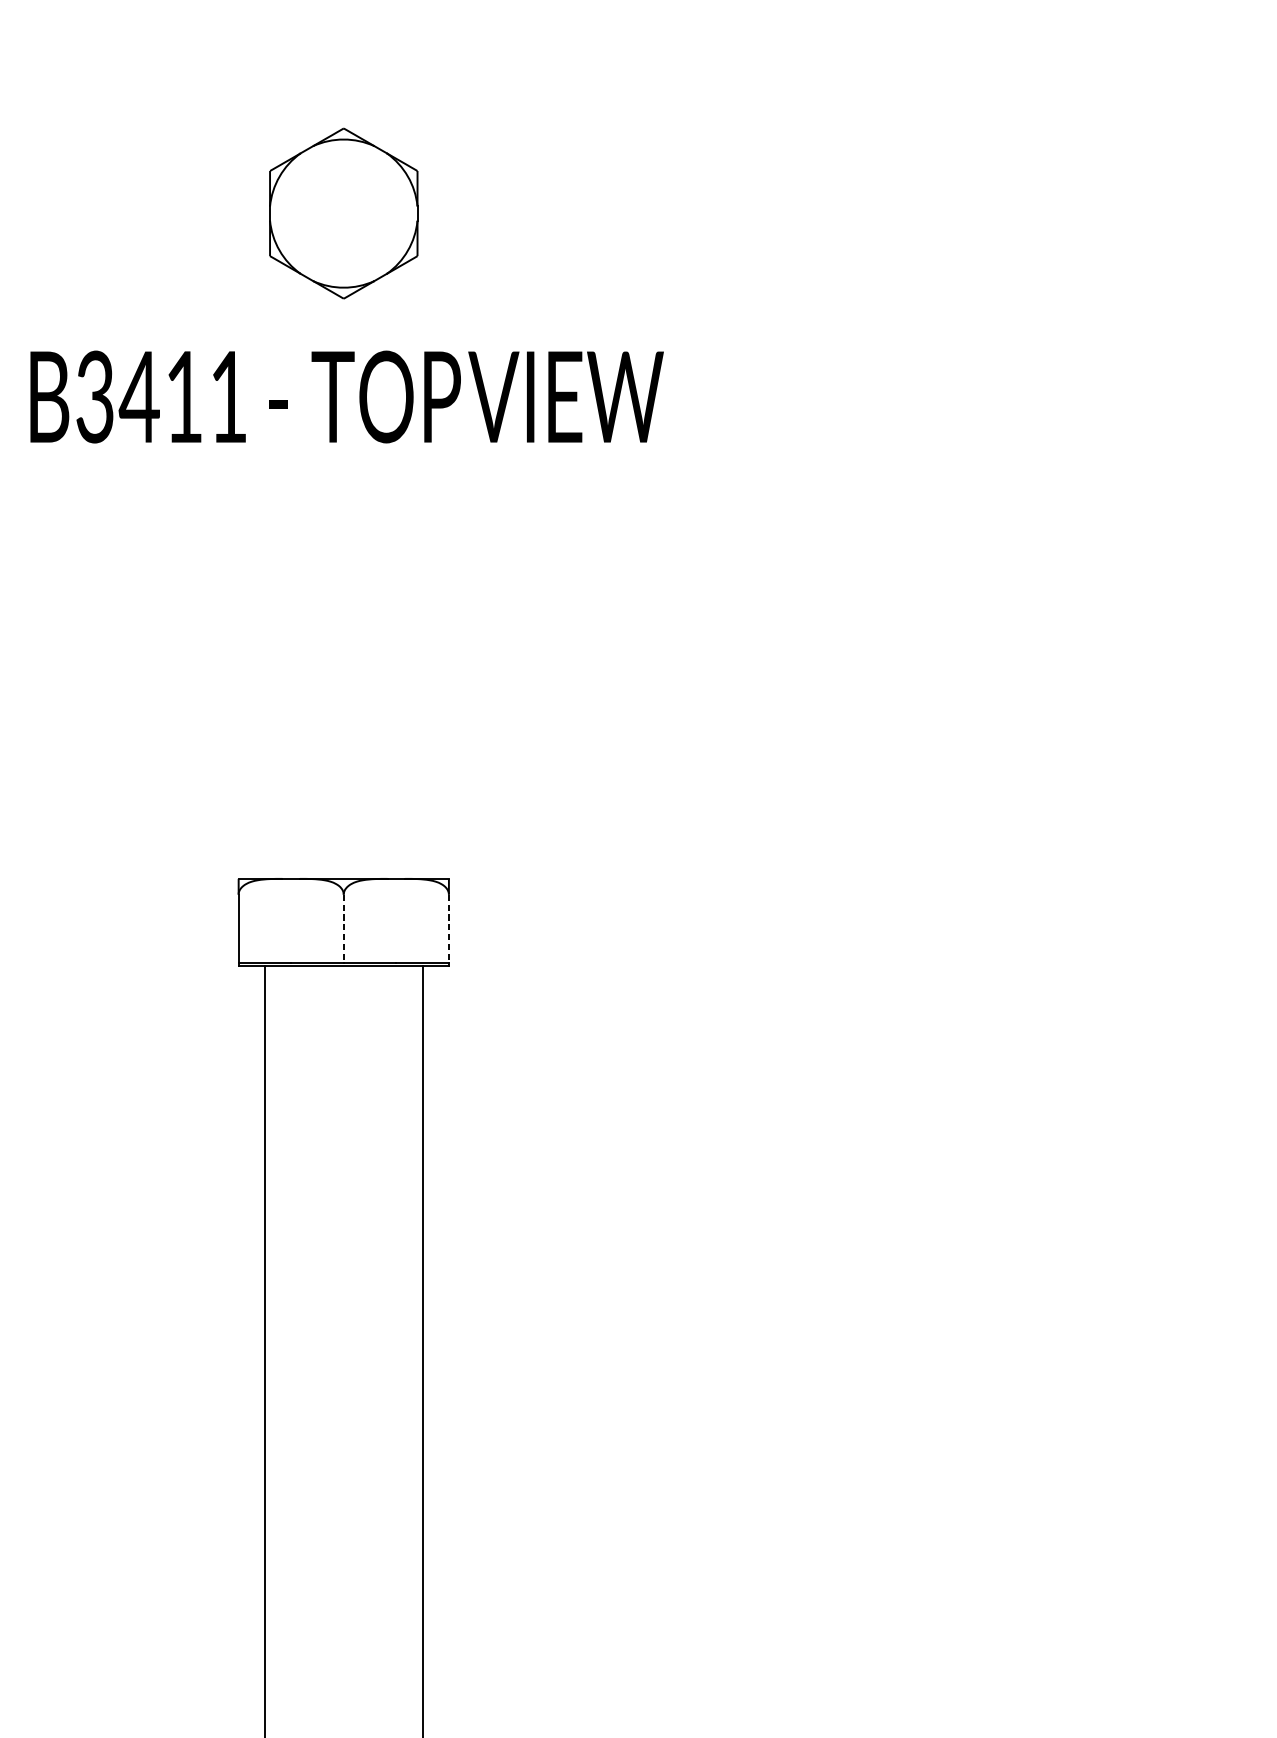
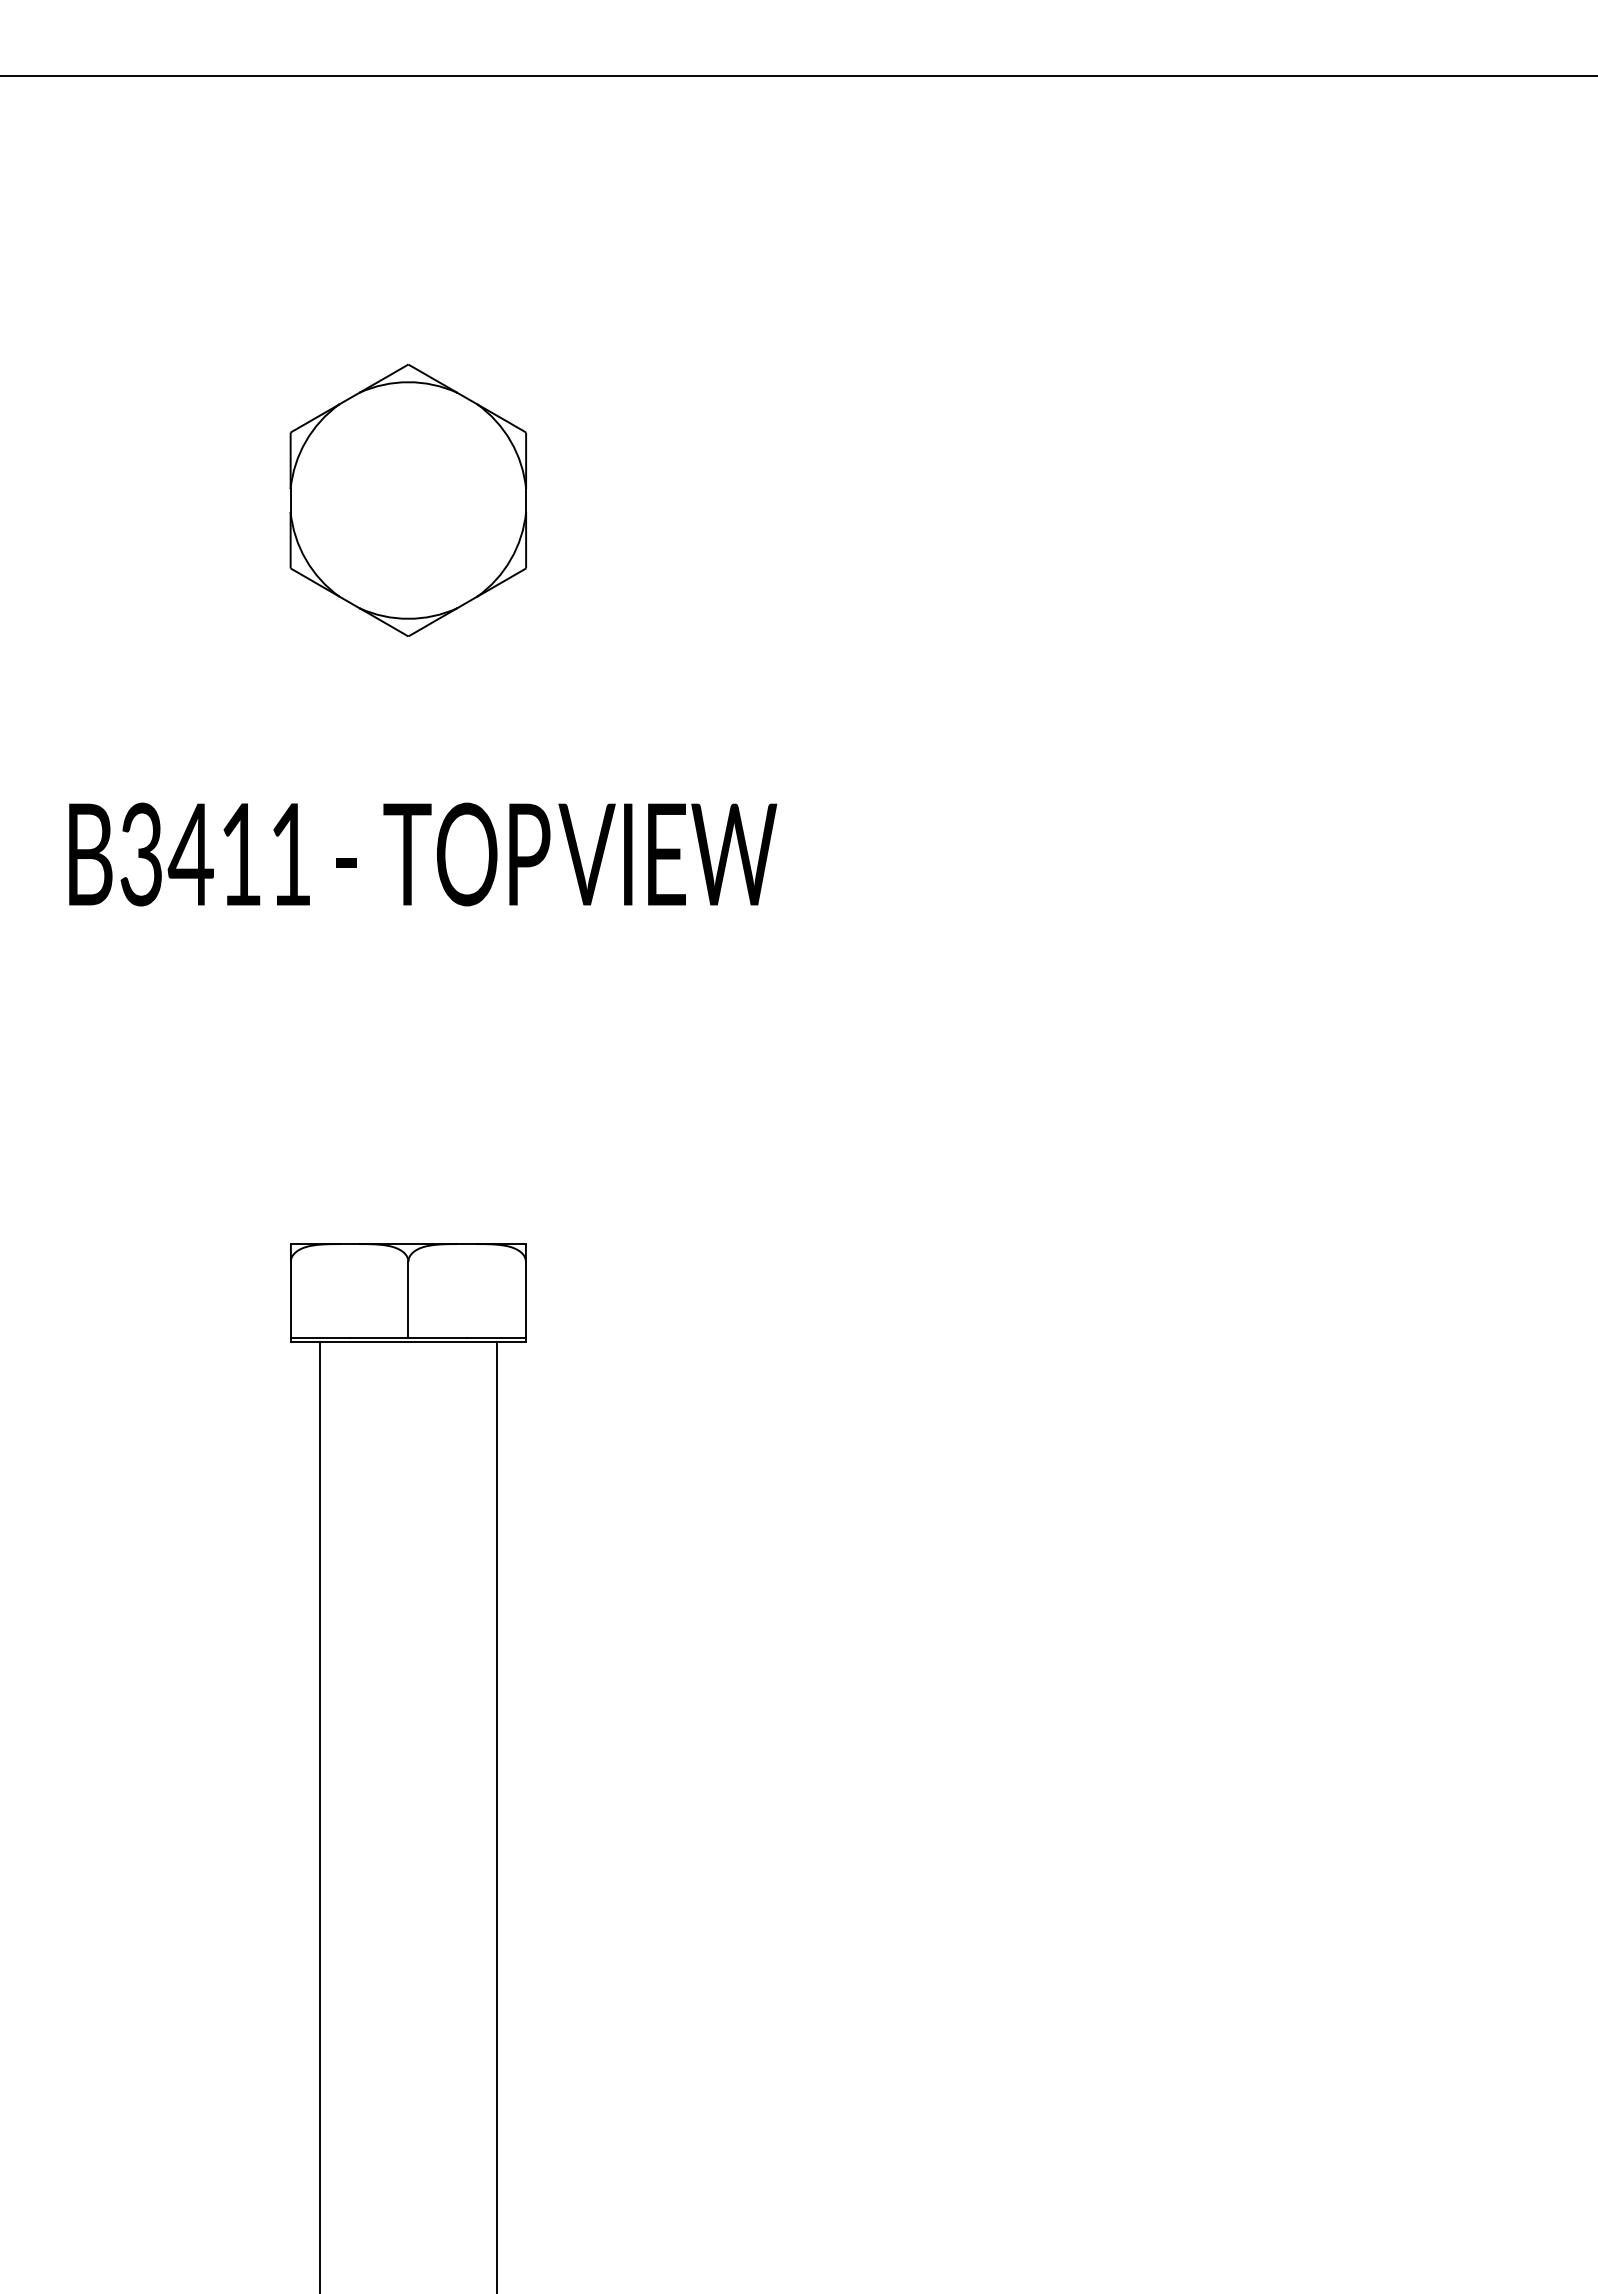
part: (343, 213) -> (408, 500), size x1.43
text: (347, 397) -> (423, 854), moved
line: (343, 929) -> (408, 1300), dashed -> solid
line: (448, 929) -> (525, 1300), dashed -> solid

